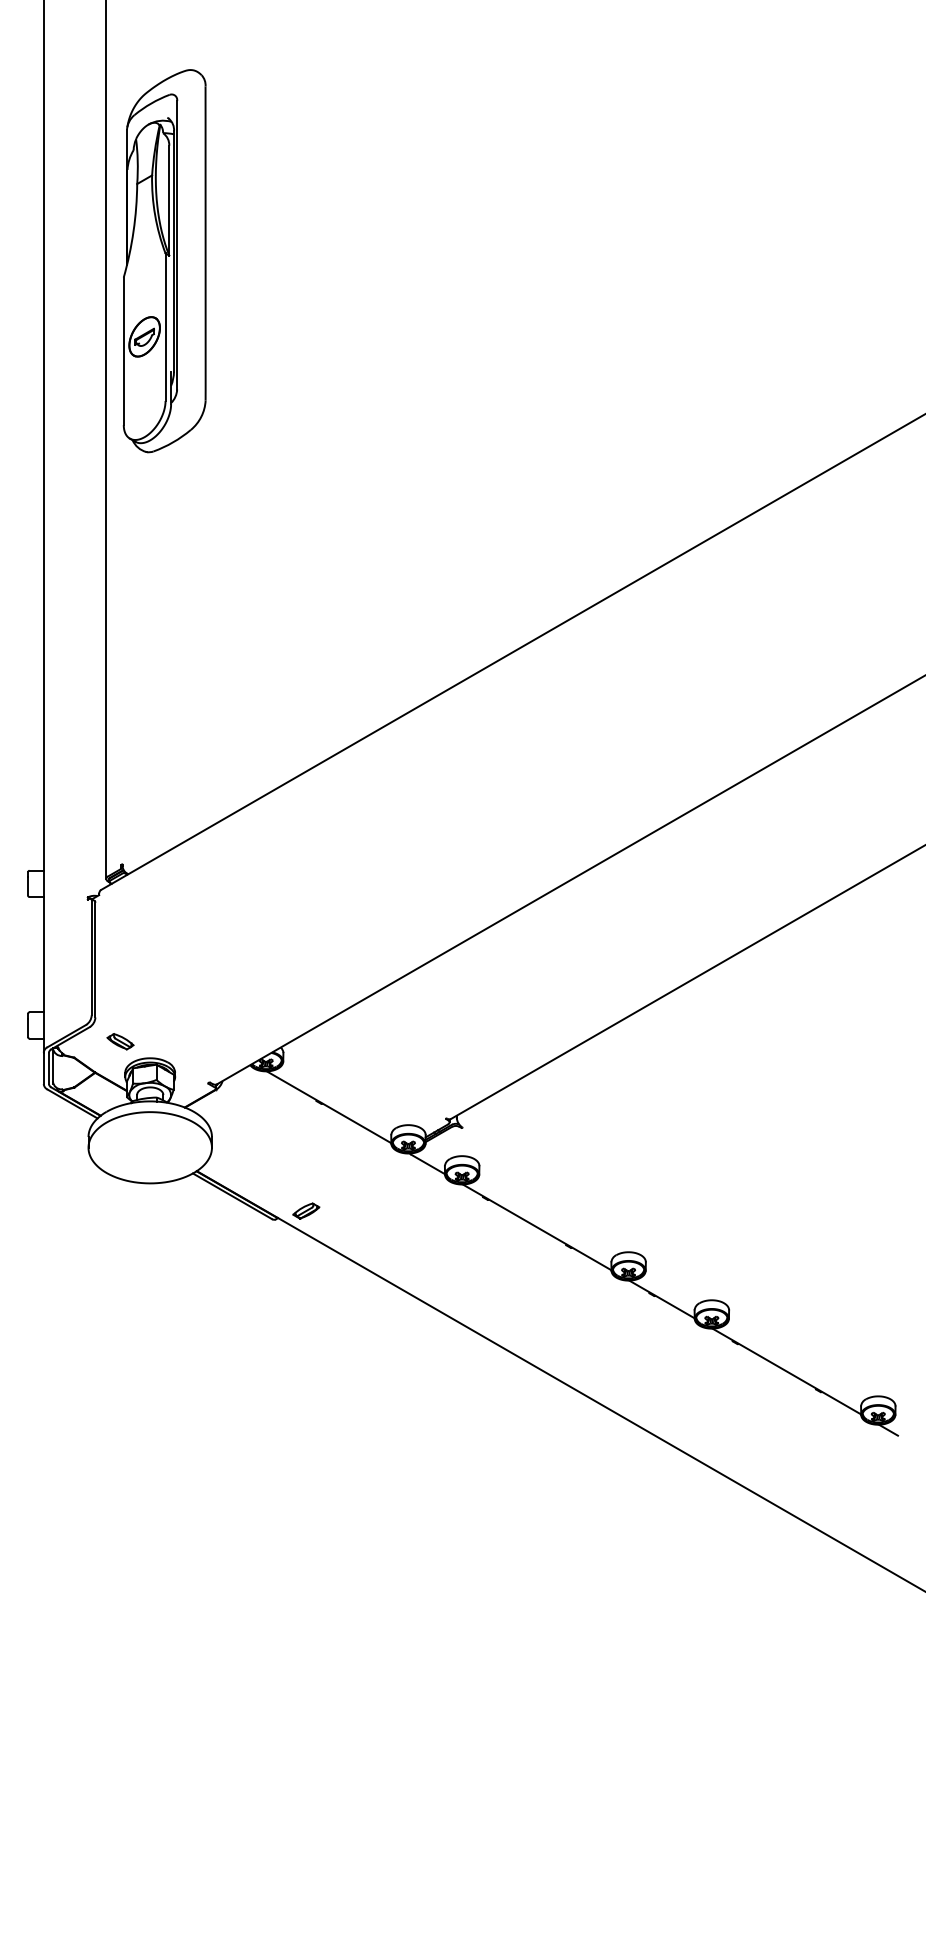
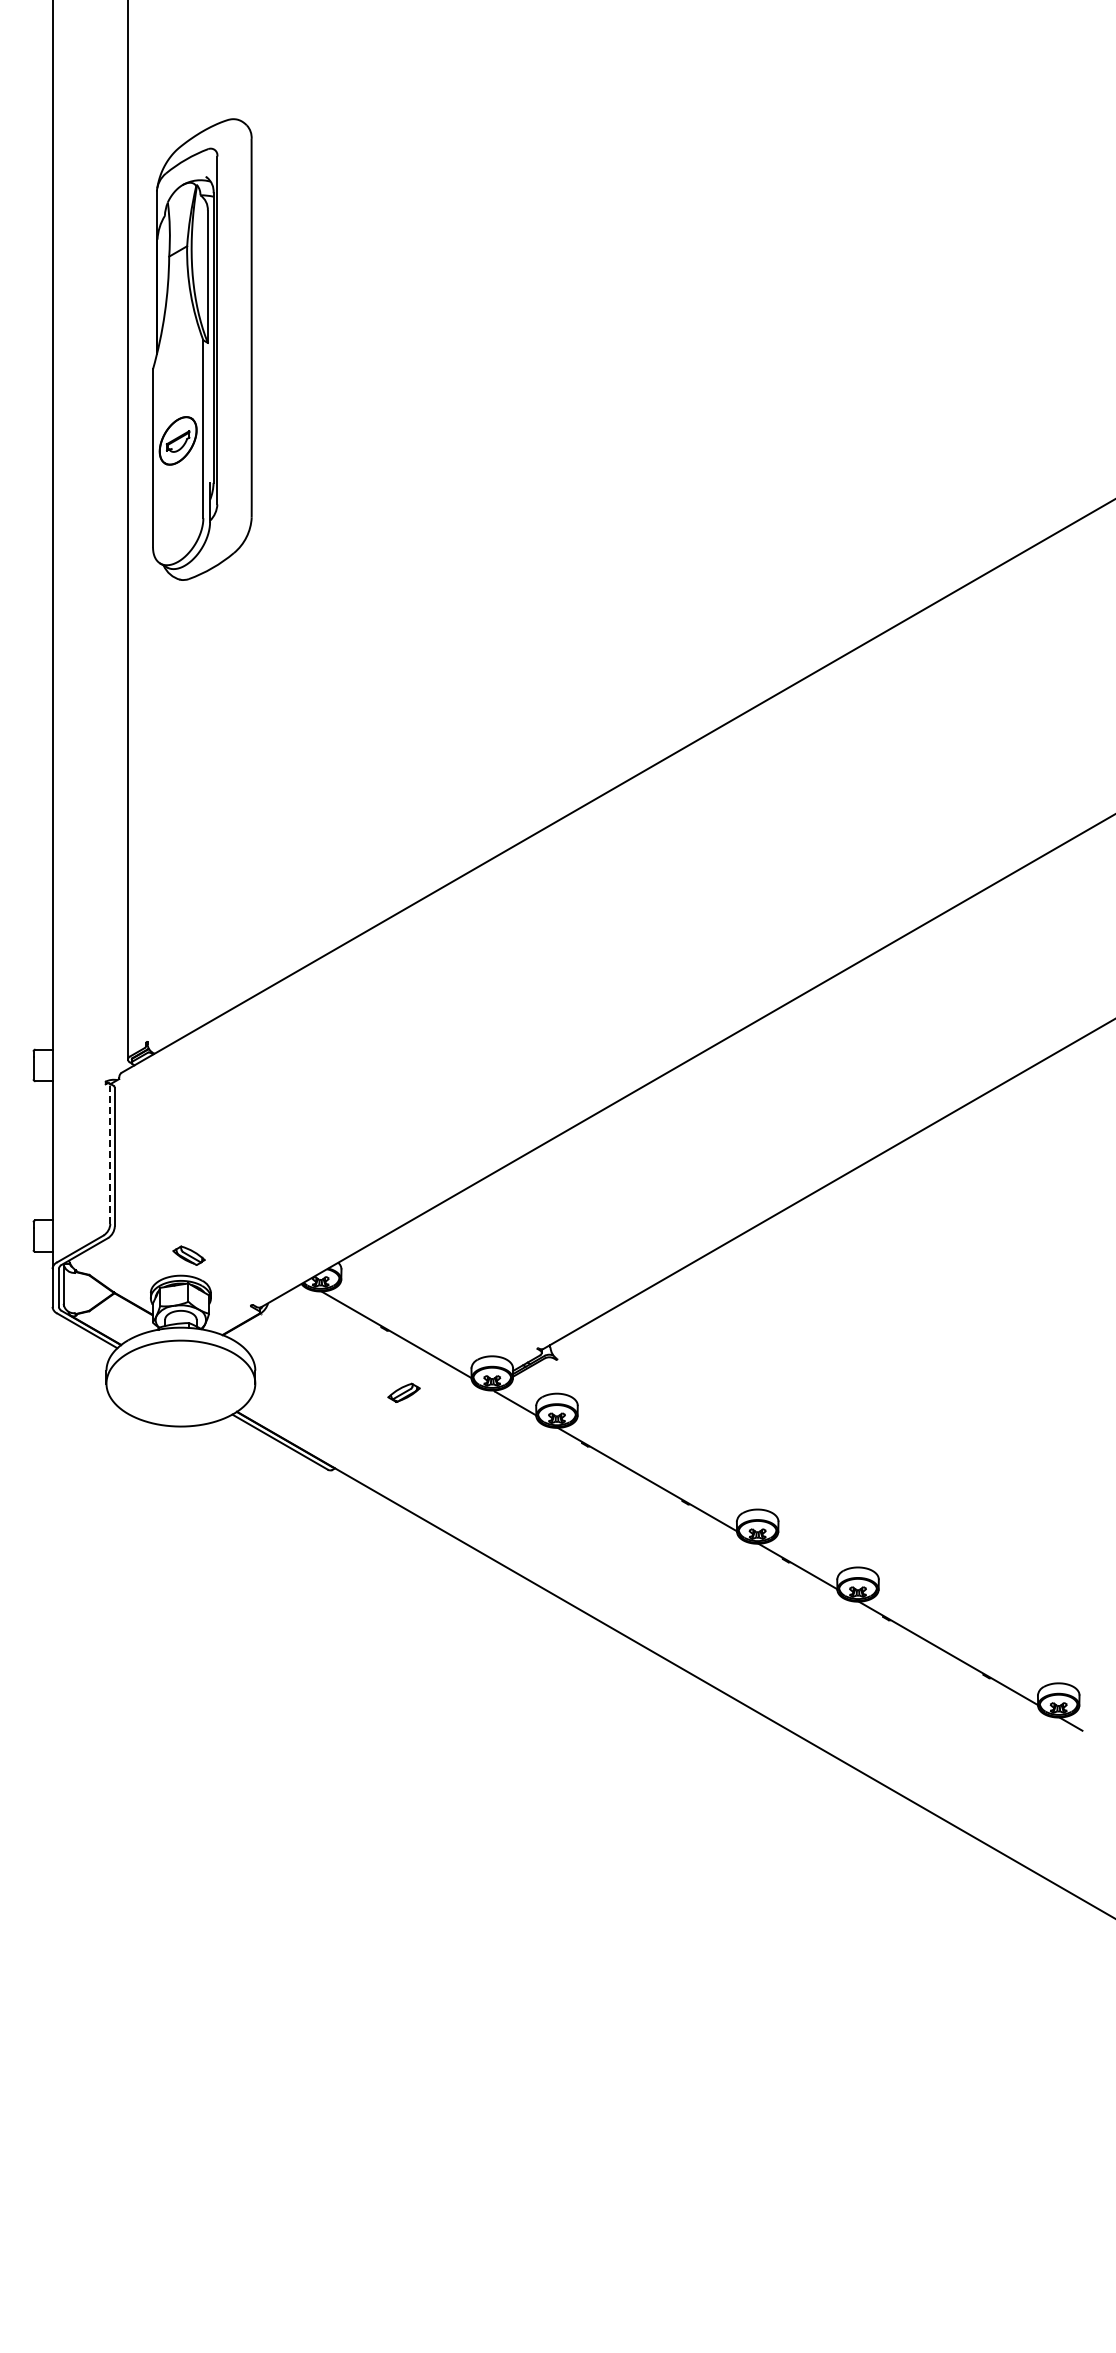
part: (164, 261) -> (202, 349), moved
line: (91, 957) -> (110, 1154), solid -> dashed
part: (120, 1041) -> (188, 1255), moved
part: (305, 1210) -> (403, 1392), moved

